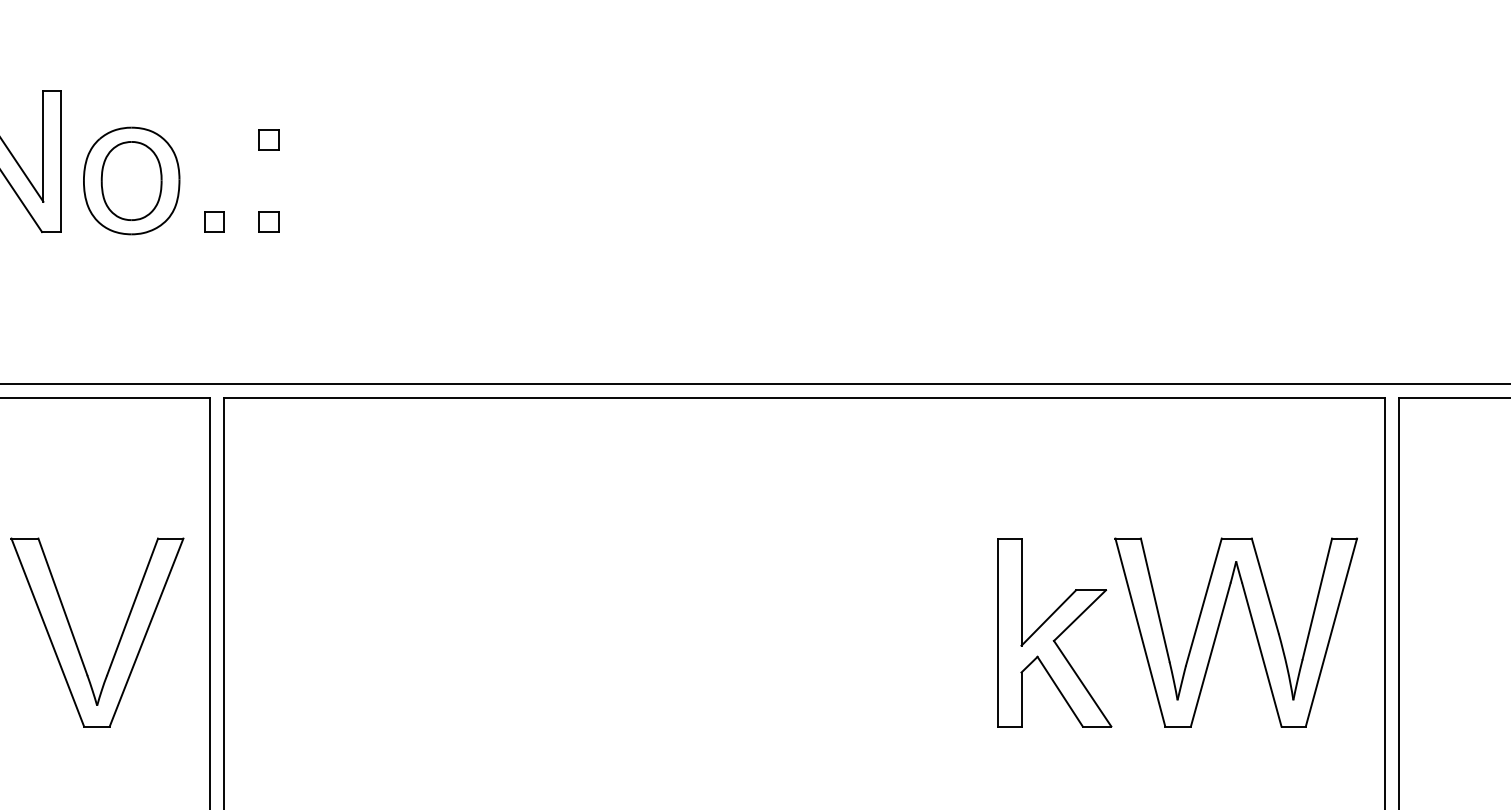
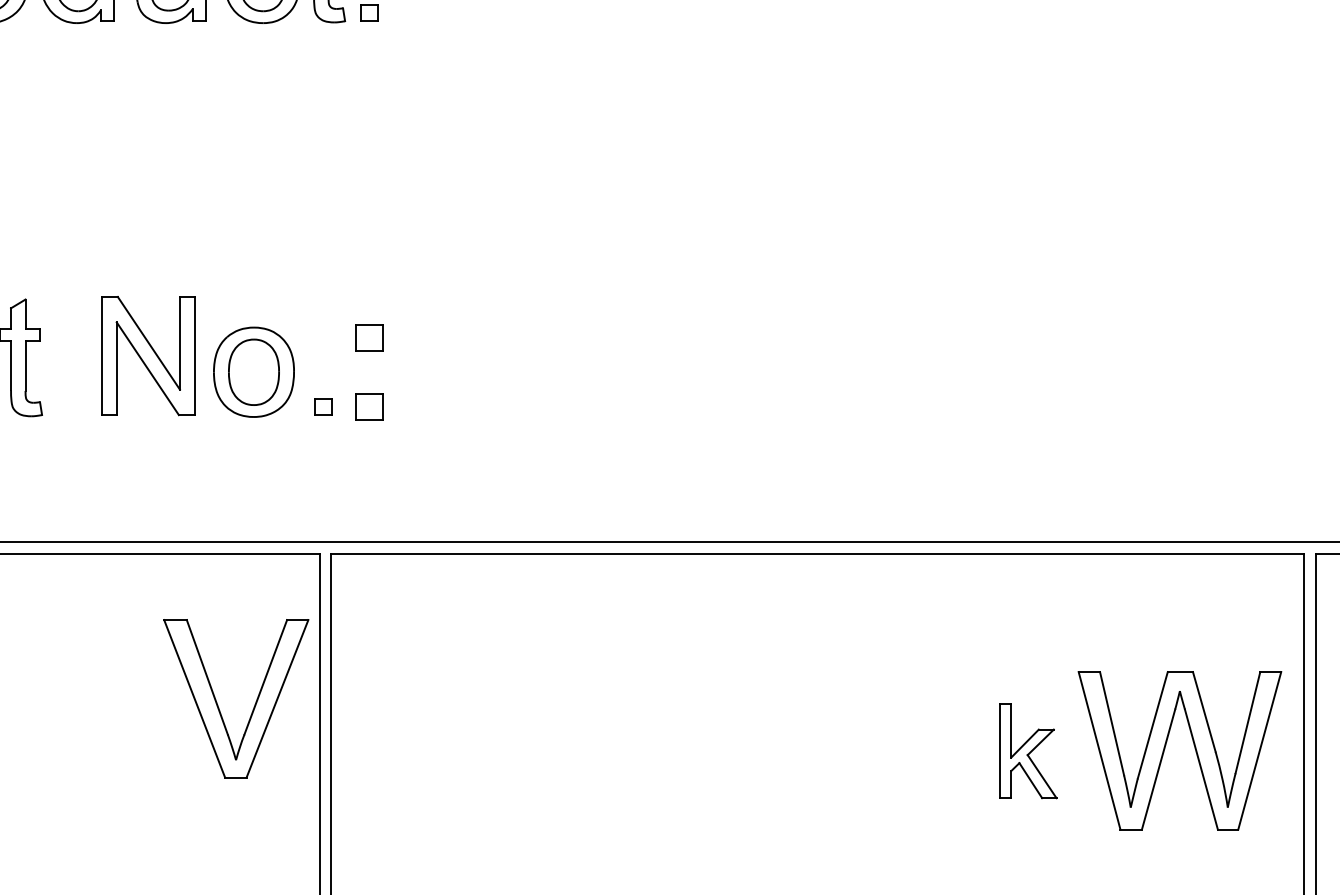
part: (268, 139) -> (368, 337), size x1.6
part: (268, 221) -> (368, 406), size x1.6
part: (1055, 632) -> (1028, 750), size x0.6
part: (119, 639) -> (254, 704), moved

